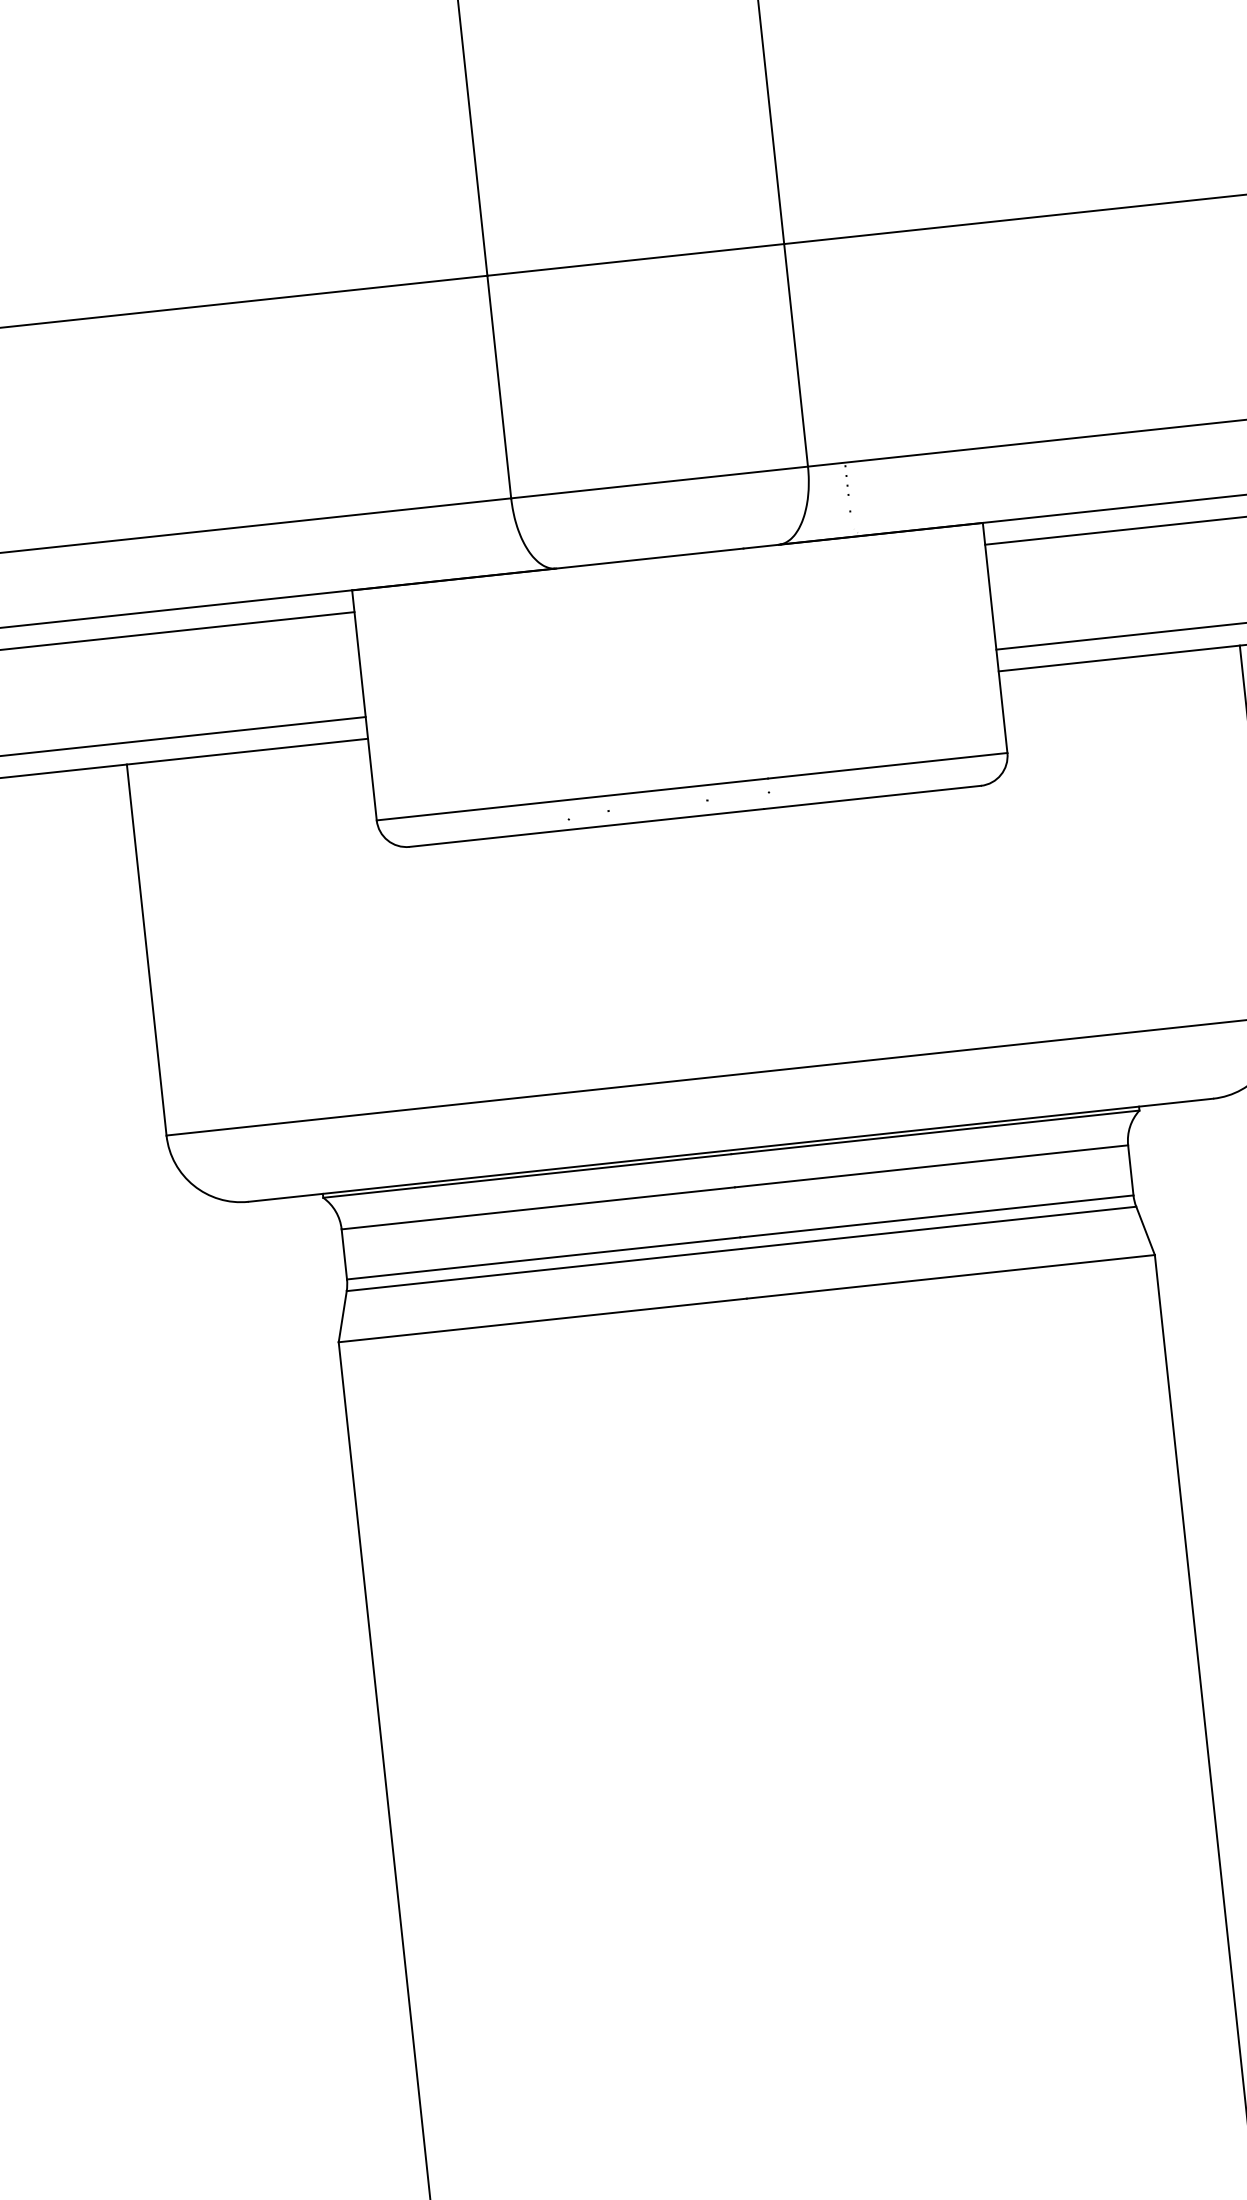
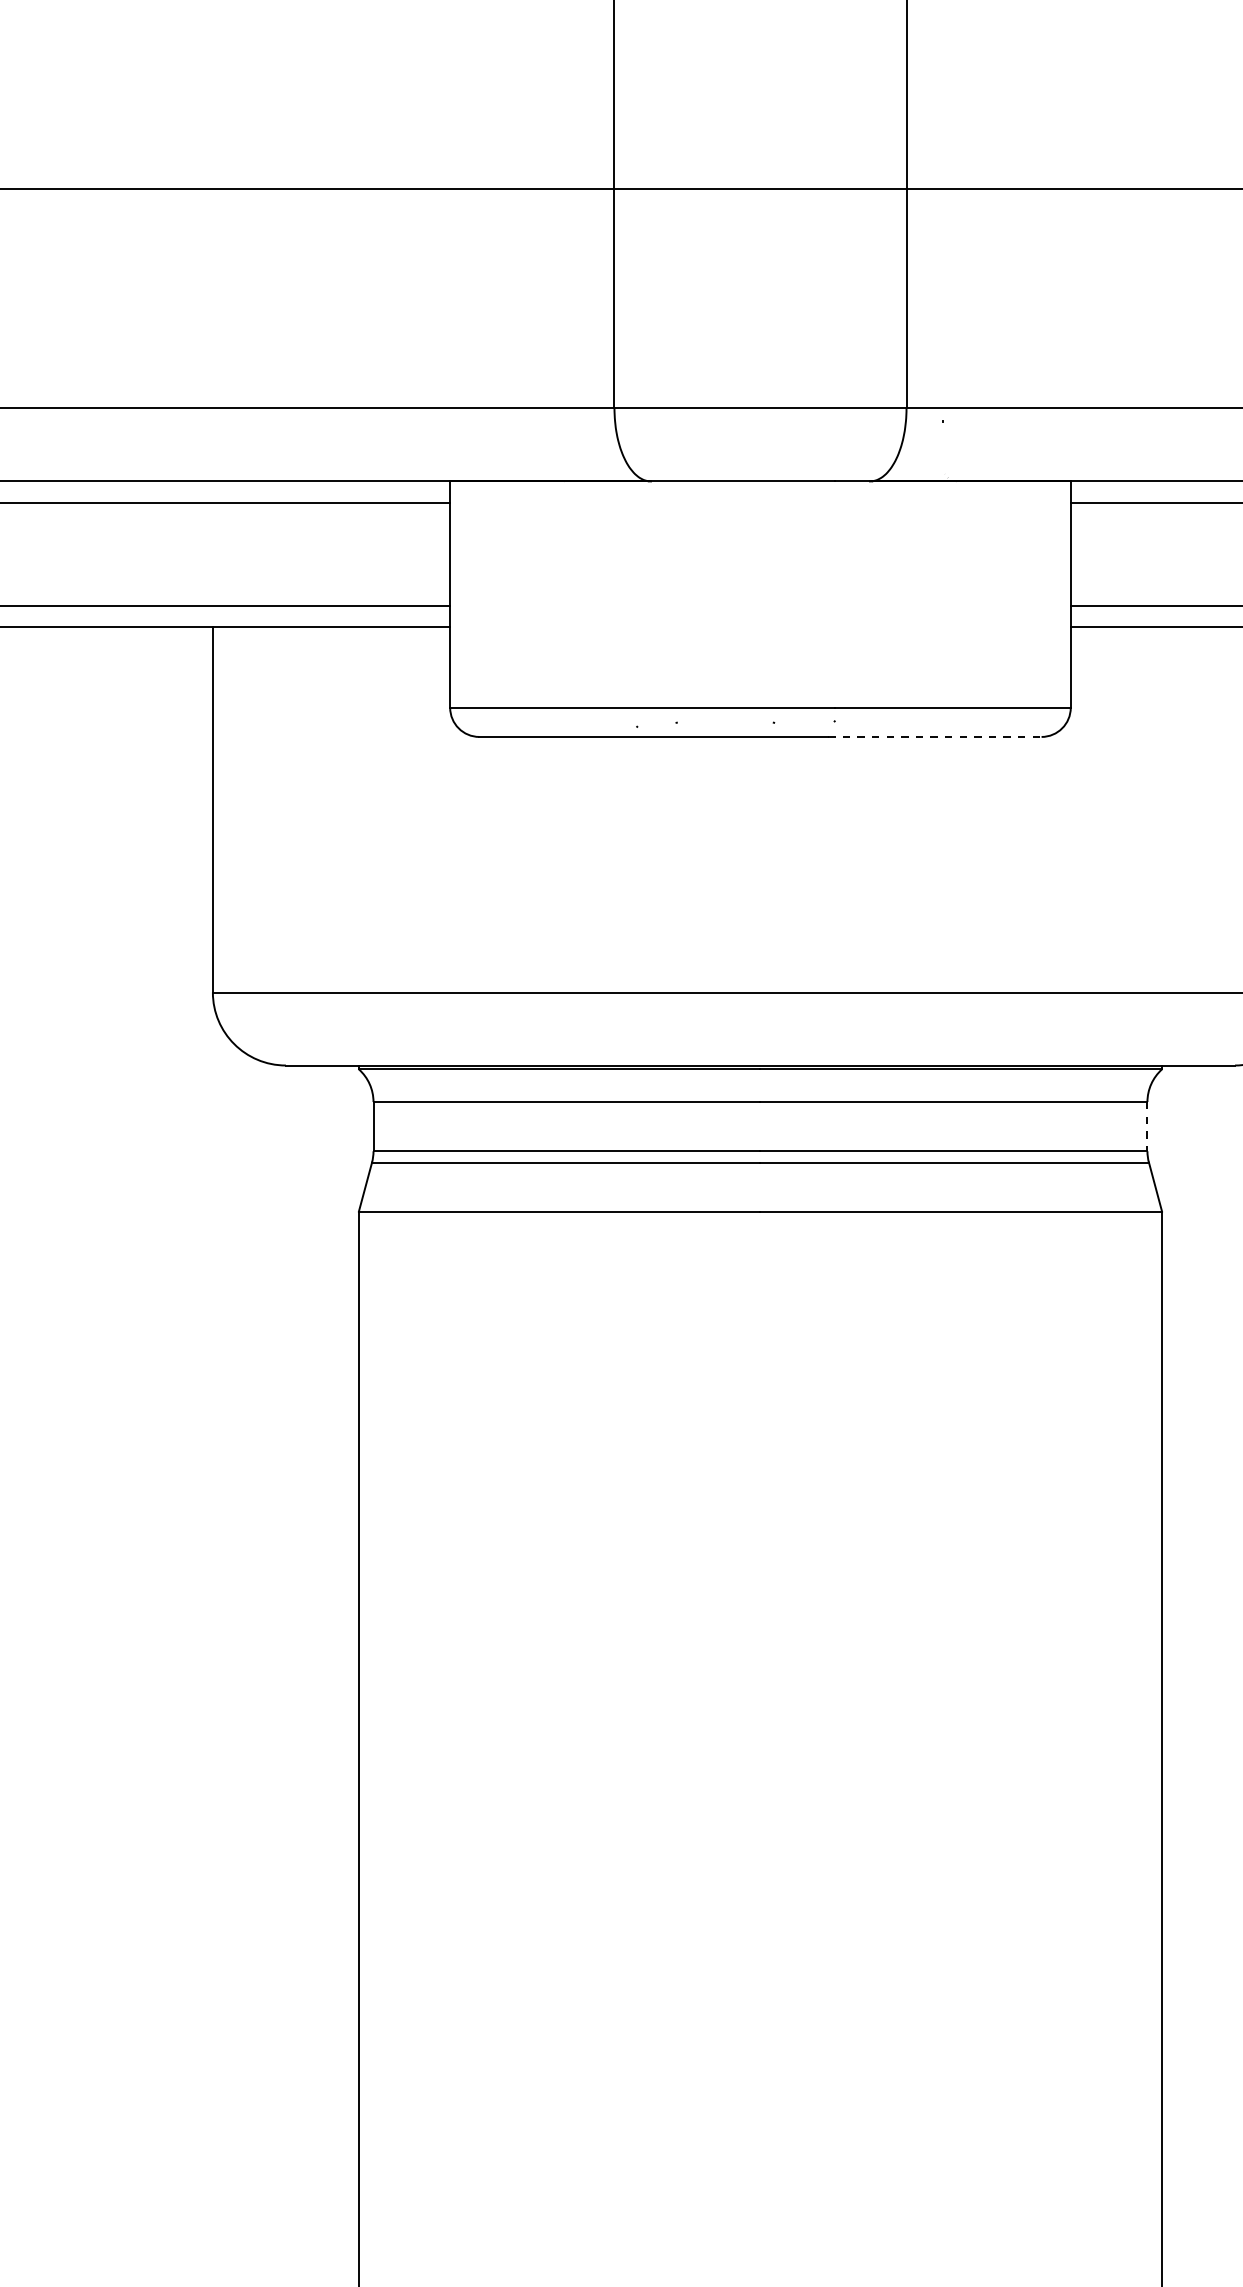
line: (872, 797) -> (934, 736), solid -> dashed
line: (1130, 1170) -> (1147, 1126), solid -> dashed

